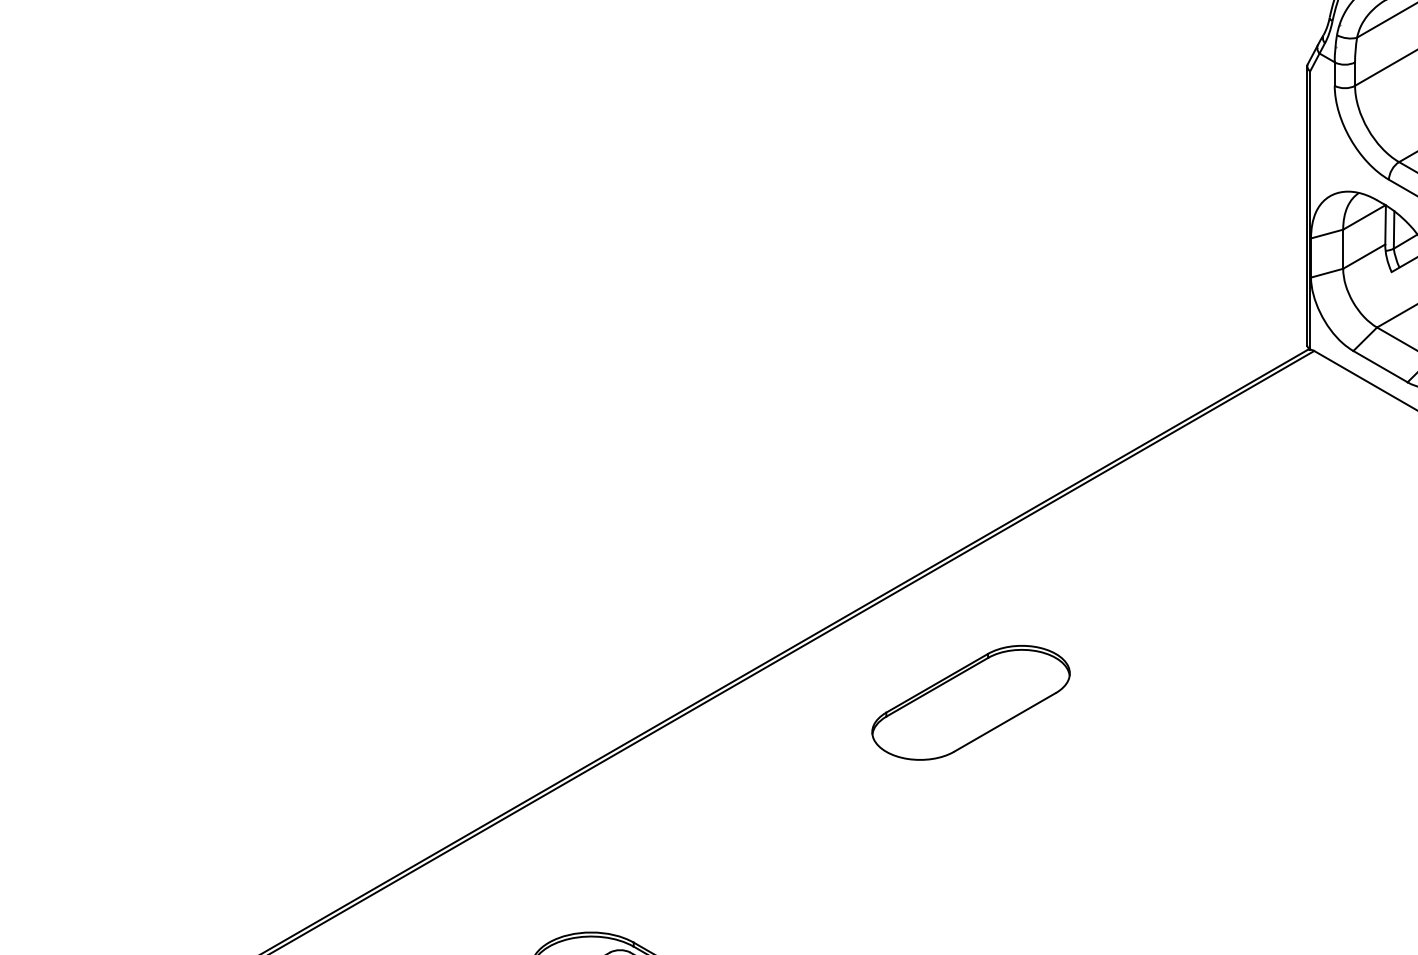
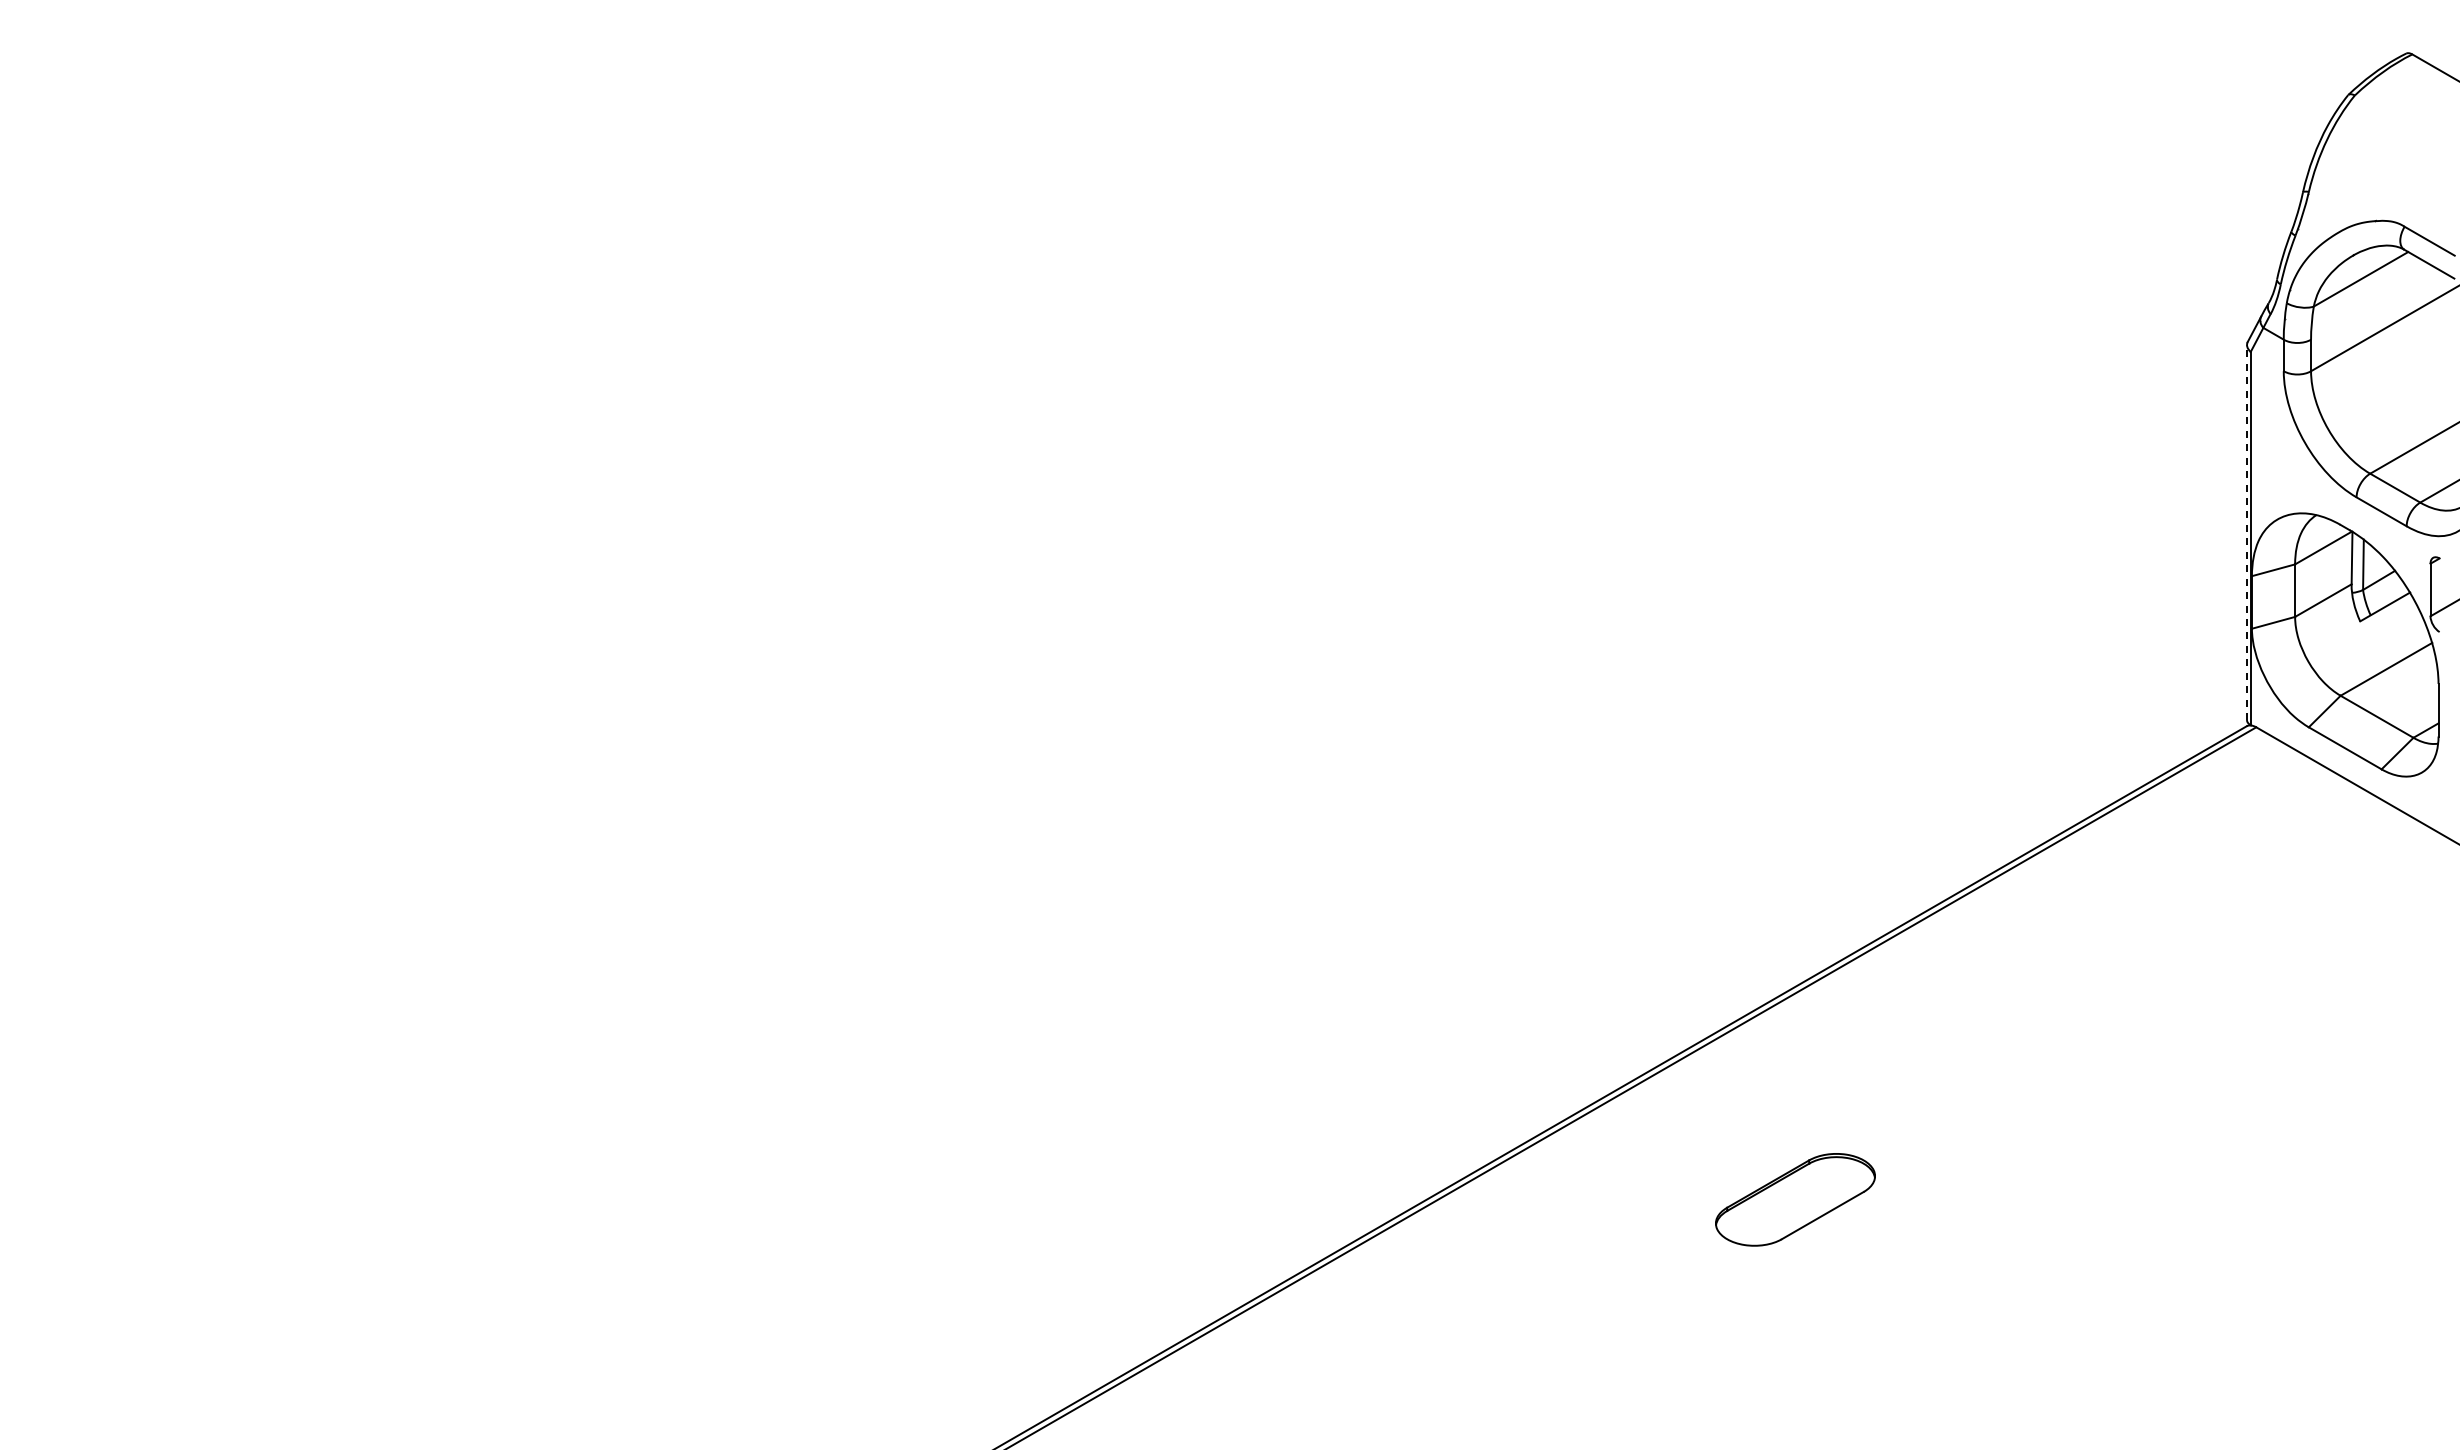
line: (1306, 205) -> (2246, 532), solid -> dashed
part: (971, 702) -> (1795, 1199), size x0.6

